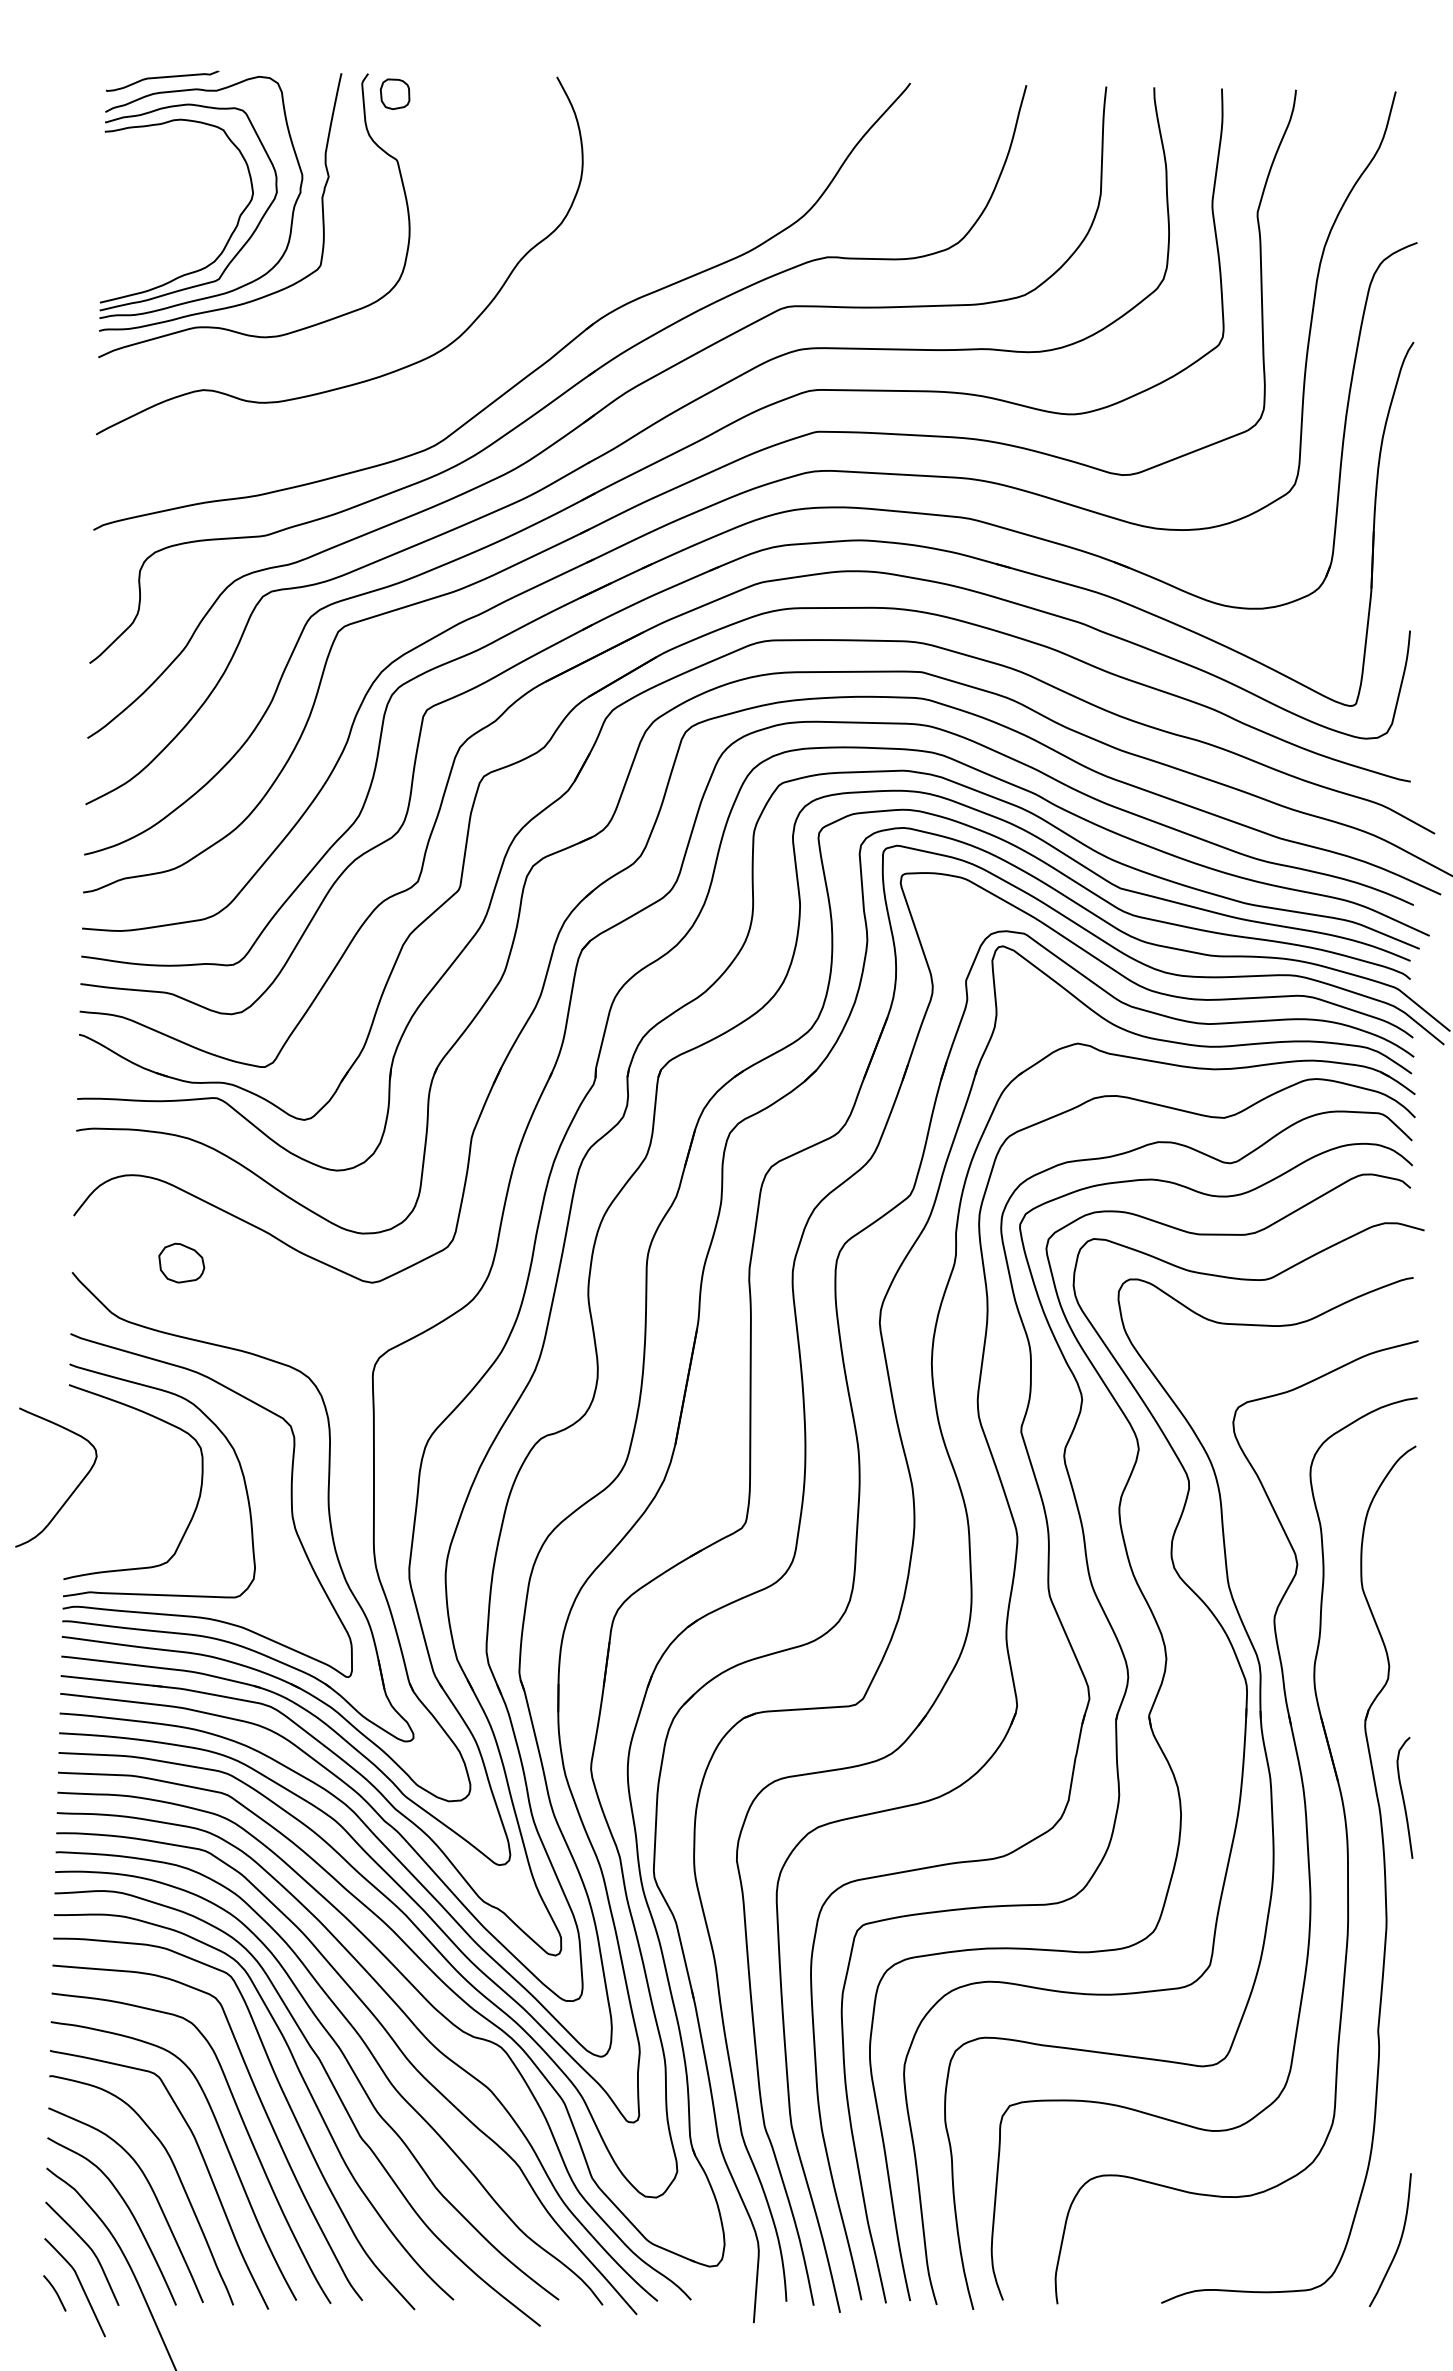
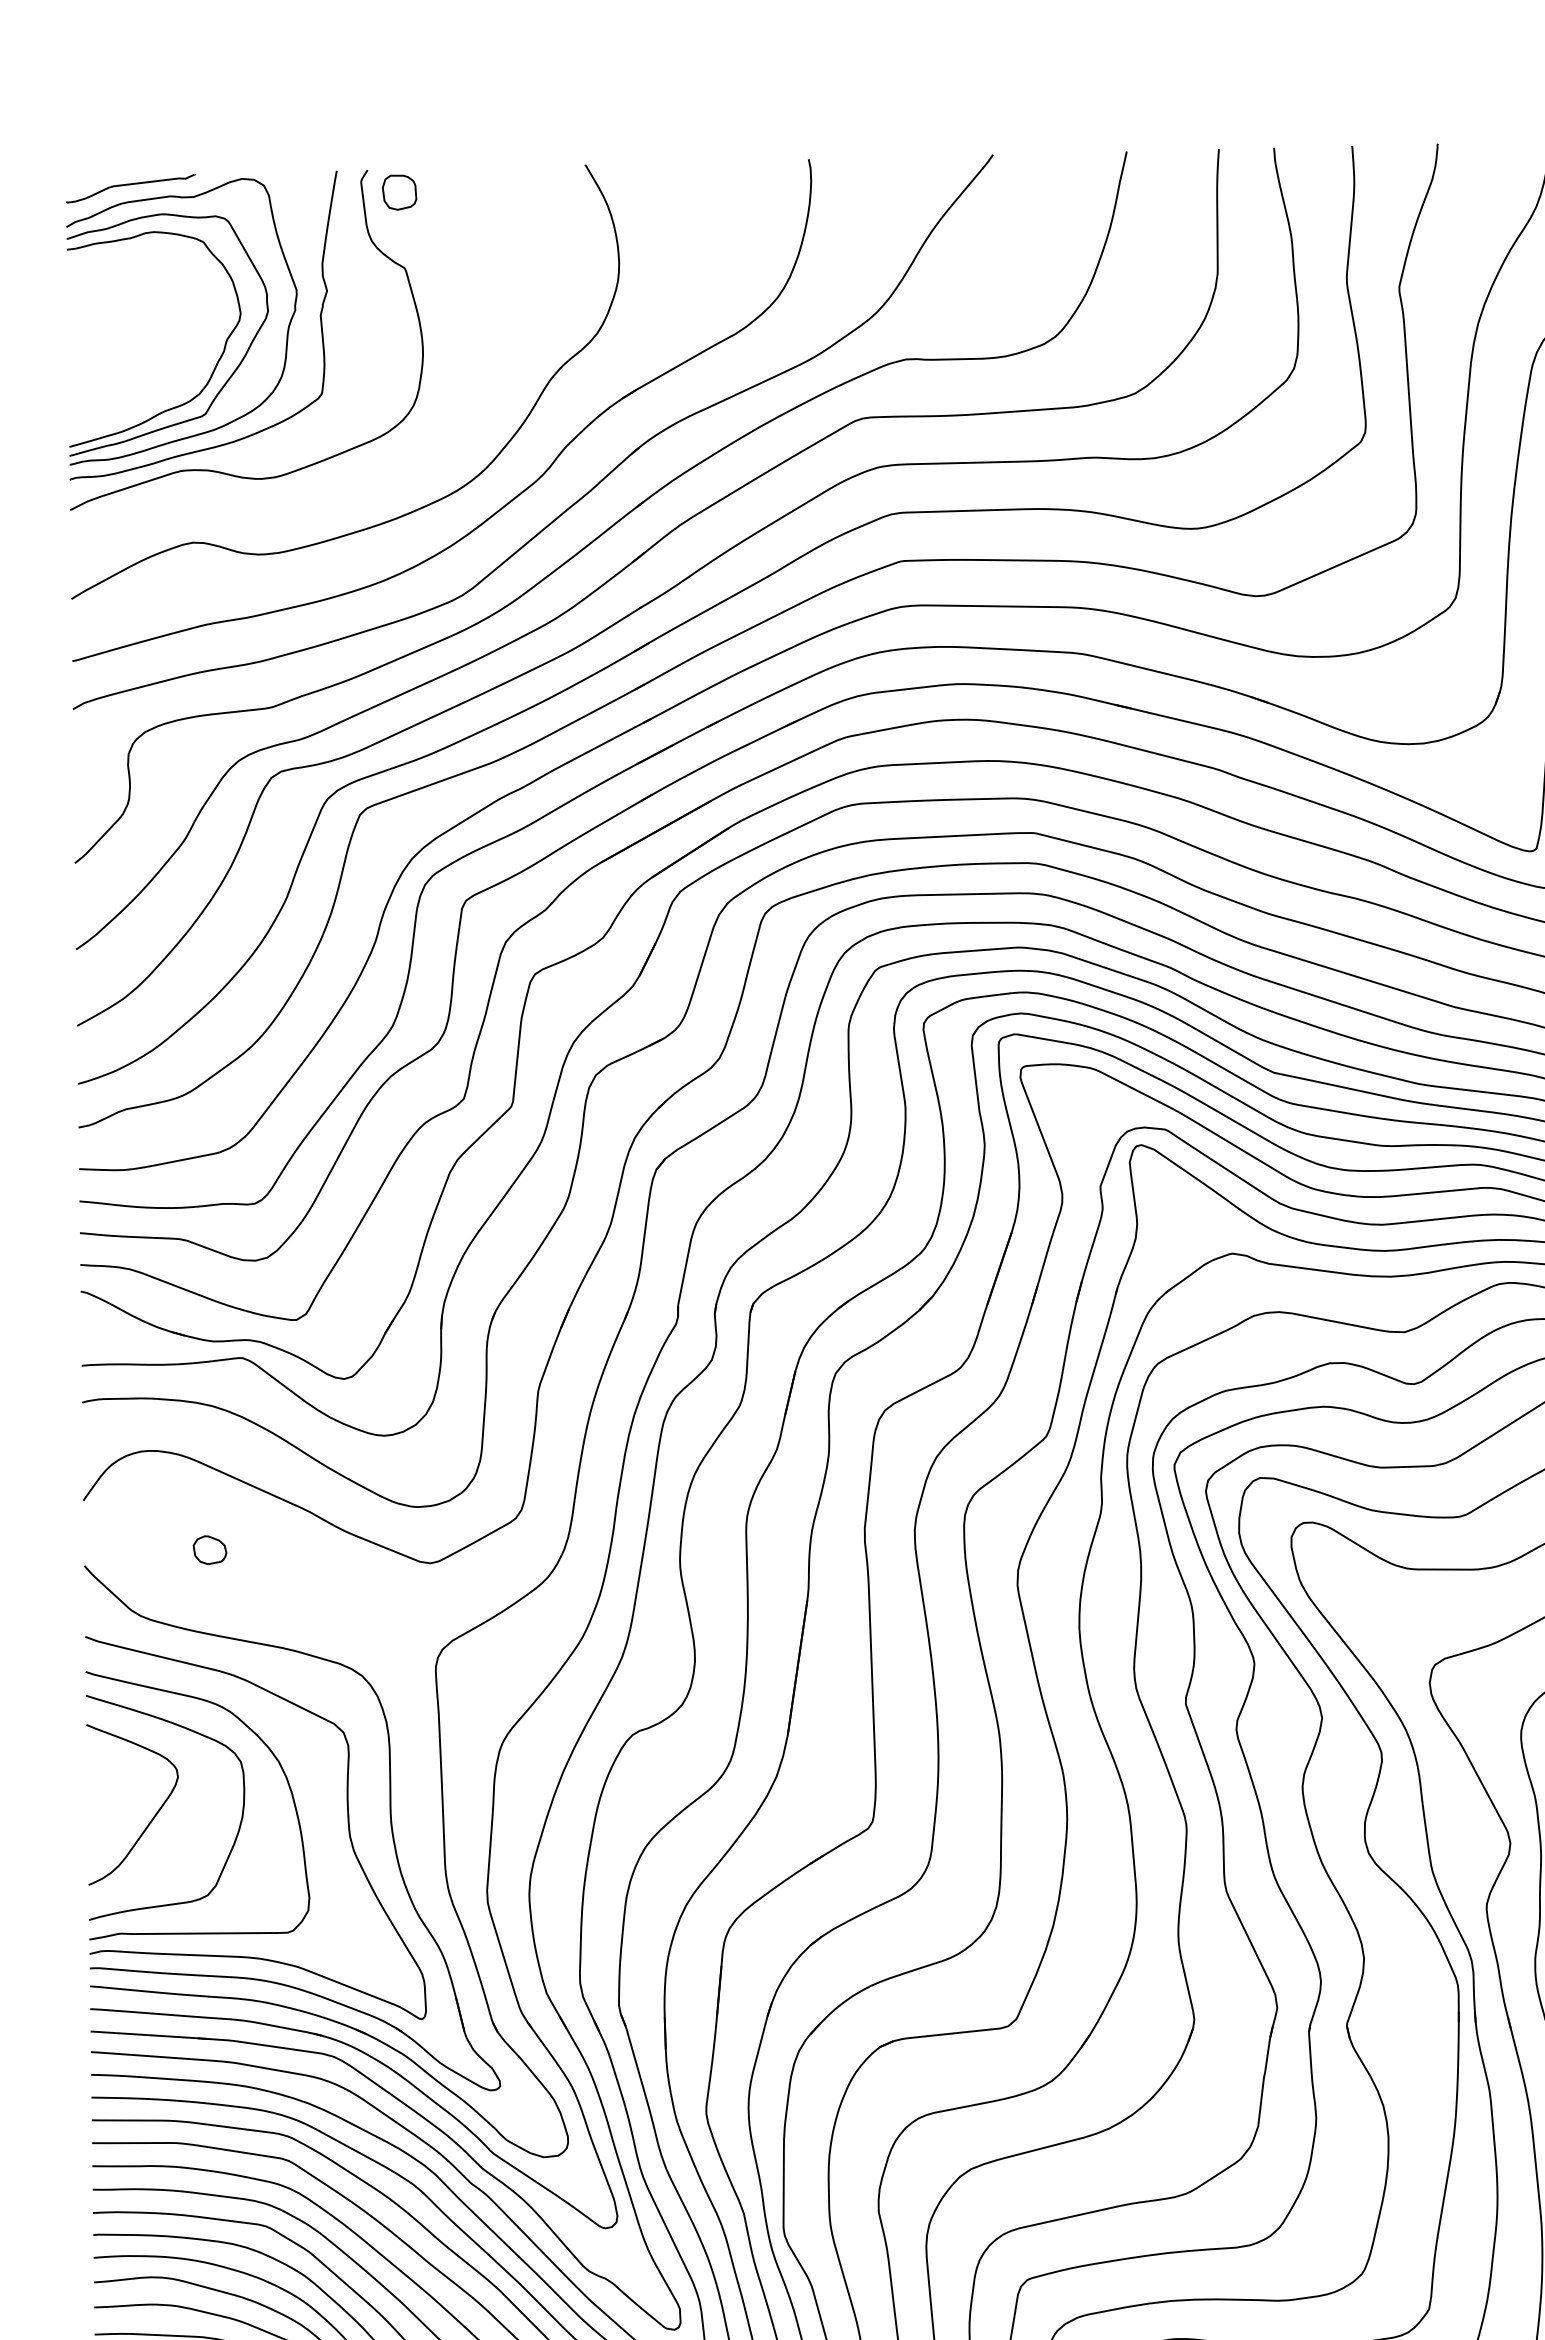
part: (481, 363) -> (512, 498), added
part: (181, 1263) -> (209, 1550), size x0.62
curve: (72, 1491) -> (151, 1818), moved

